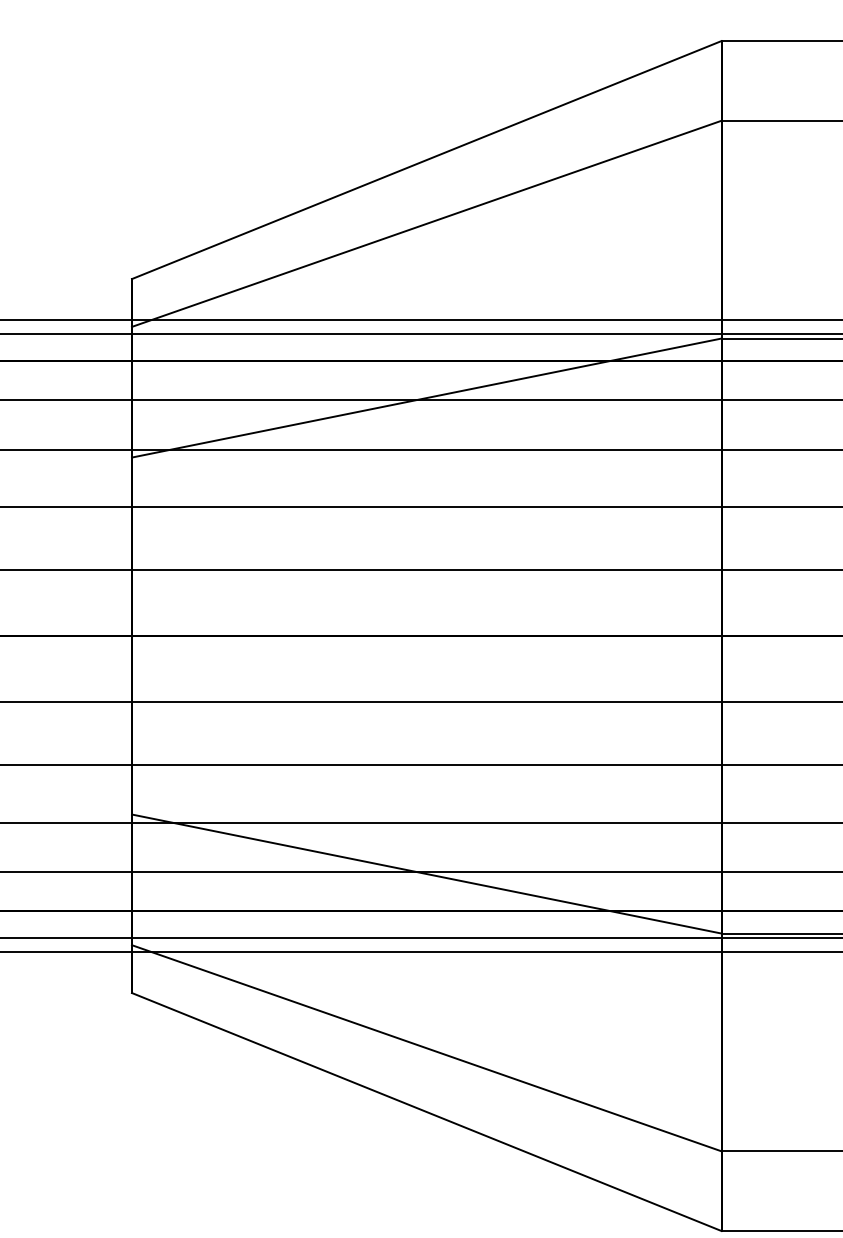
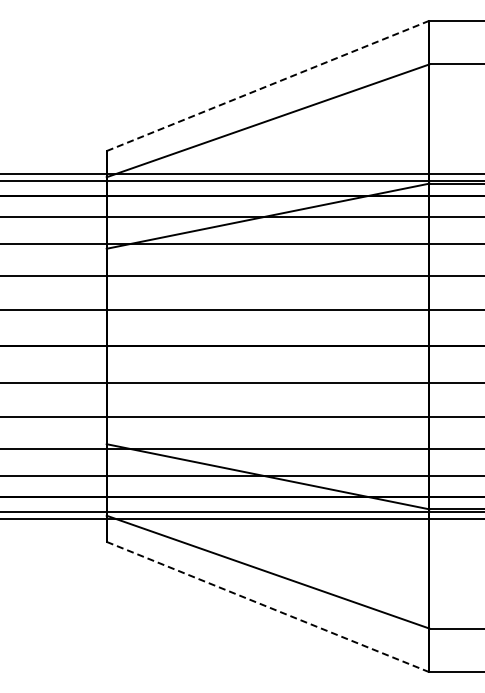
line: (425, 161) -> (267, 86), solid -> dashed
line: (425, 1111) -> (267, 606), solid -> dashed

